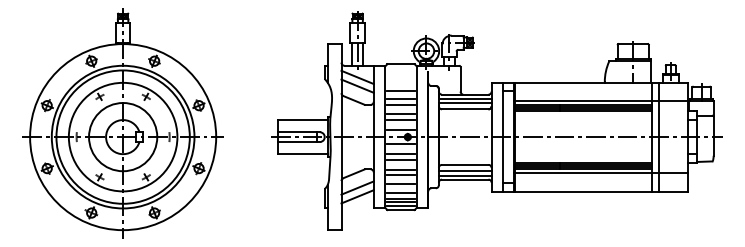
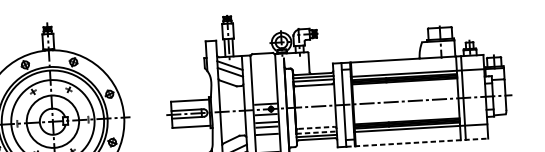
line: (400, 90) -> (263, 73), removed
line: (400, 99) -> (263, 80), removed
line: (400, 104) -> (264, 84), removed
line: (400, 114) -> (264, 92), removed
line: (400, 120) -> (264, 96), removed
line: (465, 164) -> (316, 127), solid -> dashed
line: (465, 171) -> (316, 132), solid -> dashed
line: (400, 175) -> (267, 138), removed
line: (400, 183) -> (267, 145), removed
line: (595, 191) -> (417, 142), solid -> dashed

